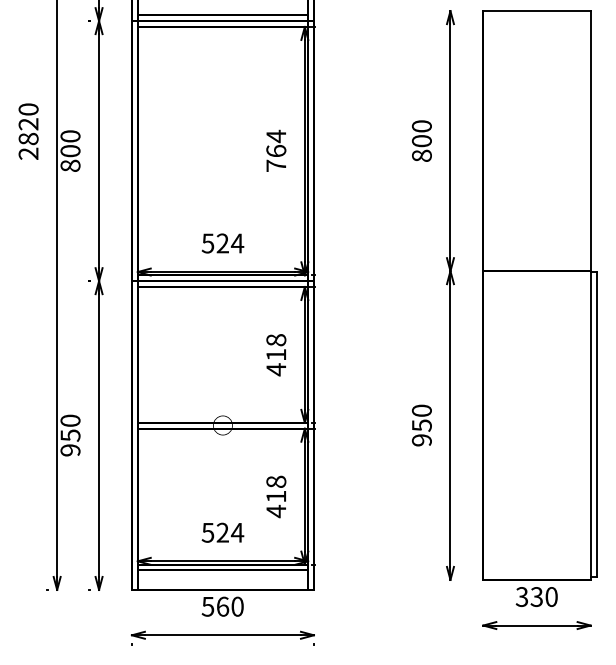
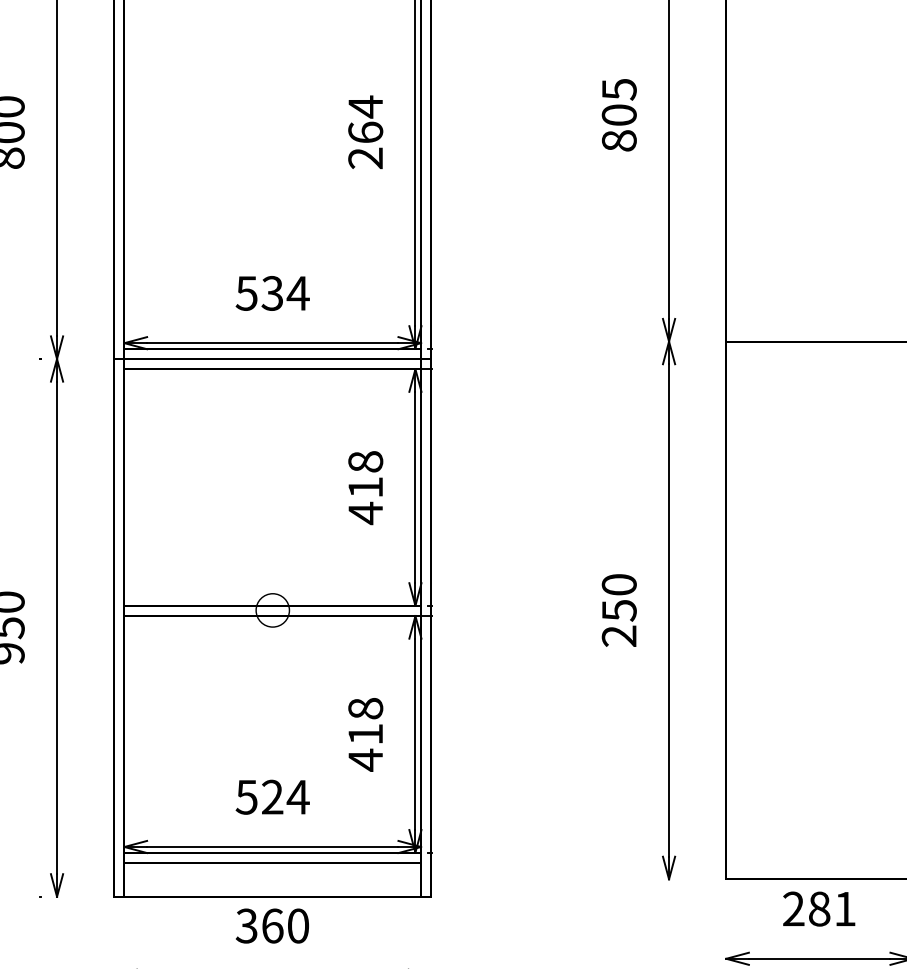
text: (421, 126) -> (618, 89), 800 -> 805
text: (275, 165) -> (364, 157), 764 -> 264
text: (222, 243) -> (271, 293), 524 -> 534
text: (421, 440) -> (618, 636), 950 -> 250
text: (536, 597) -> (818, 909), 330 -> 281
text: (208, 606) -> (247, 925), 560 -> 360

